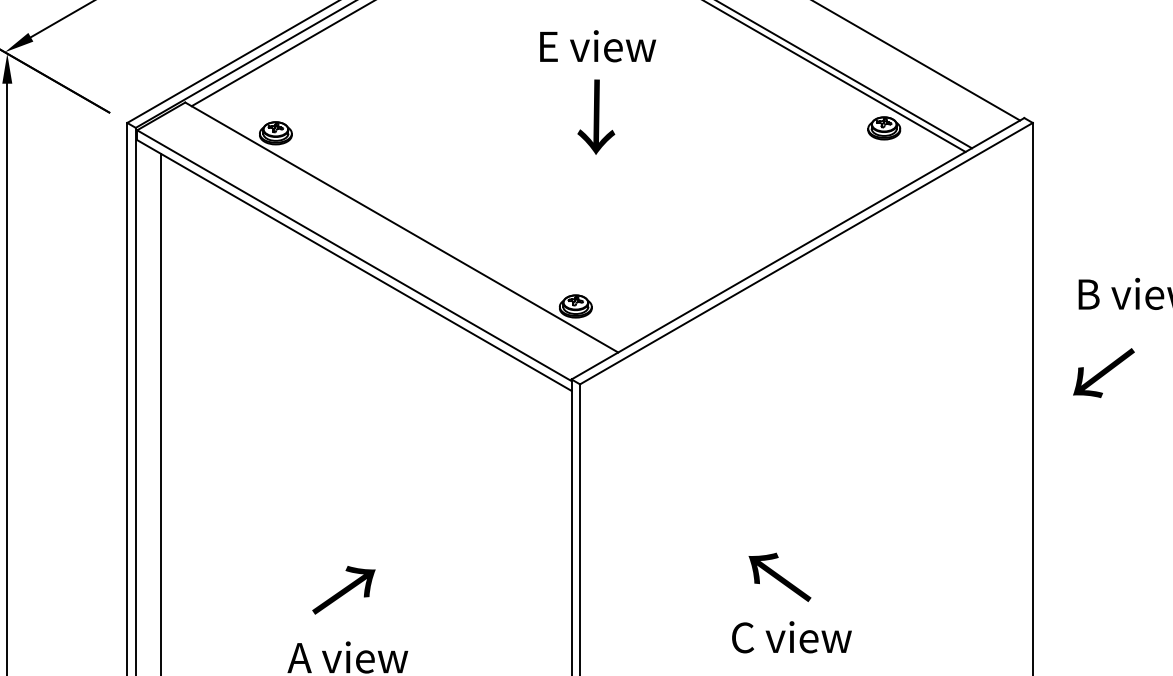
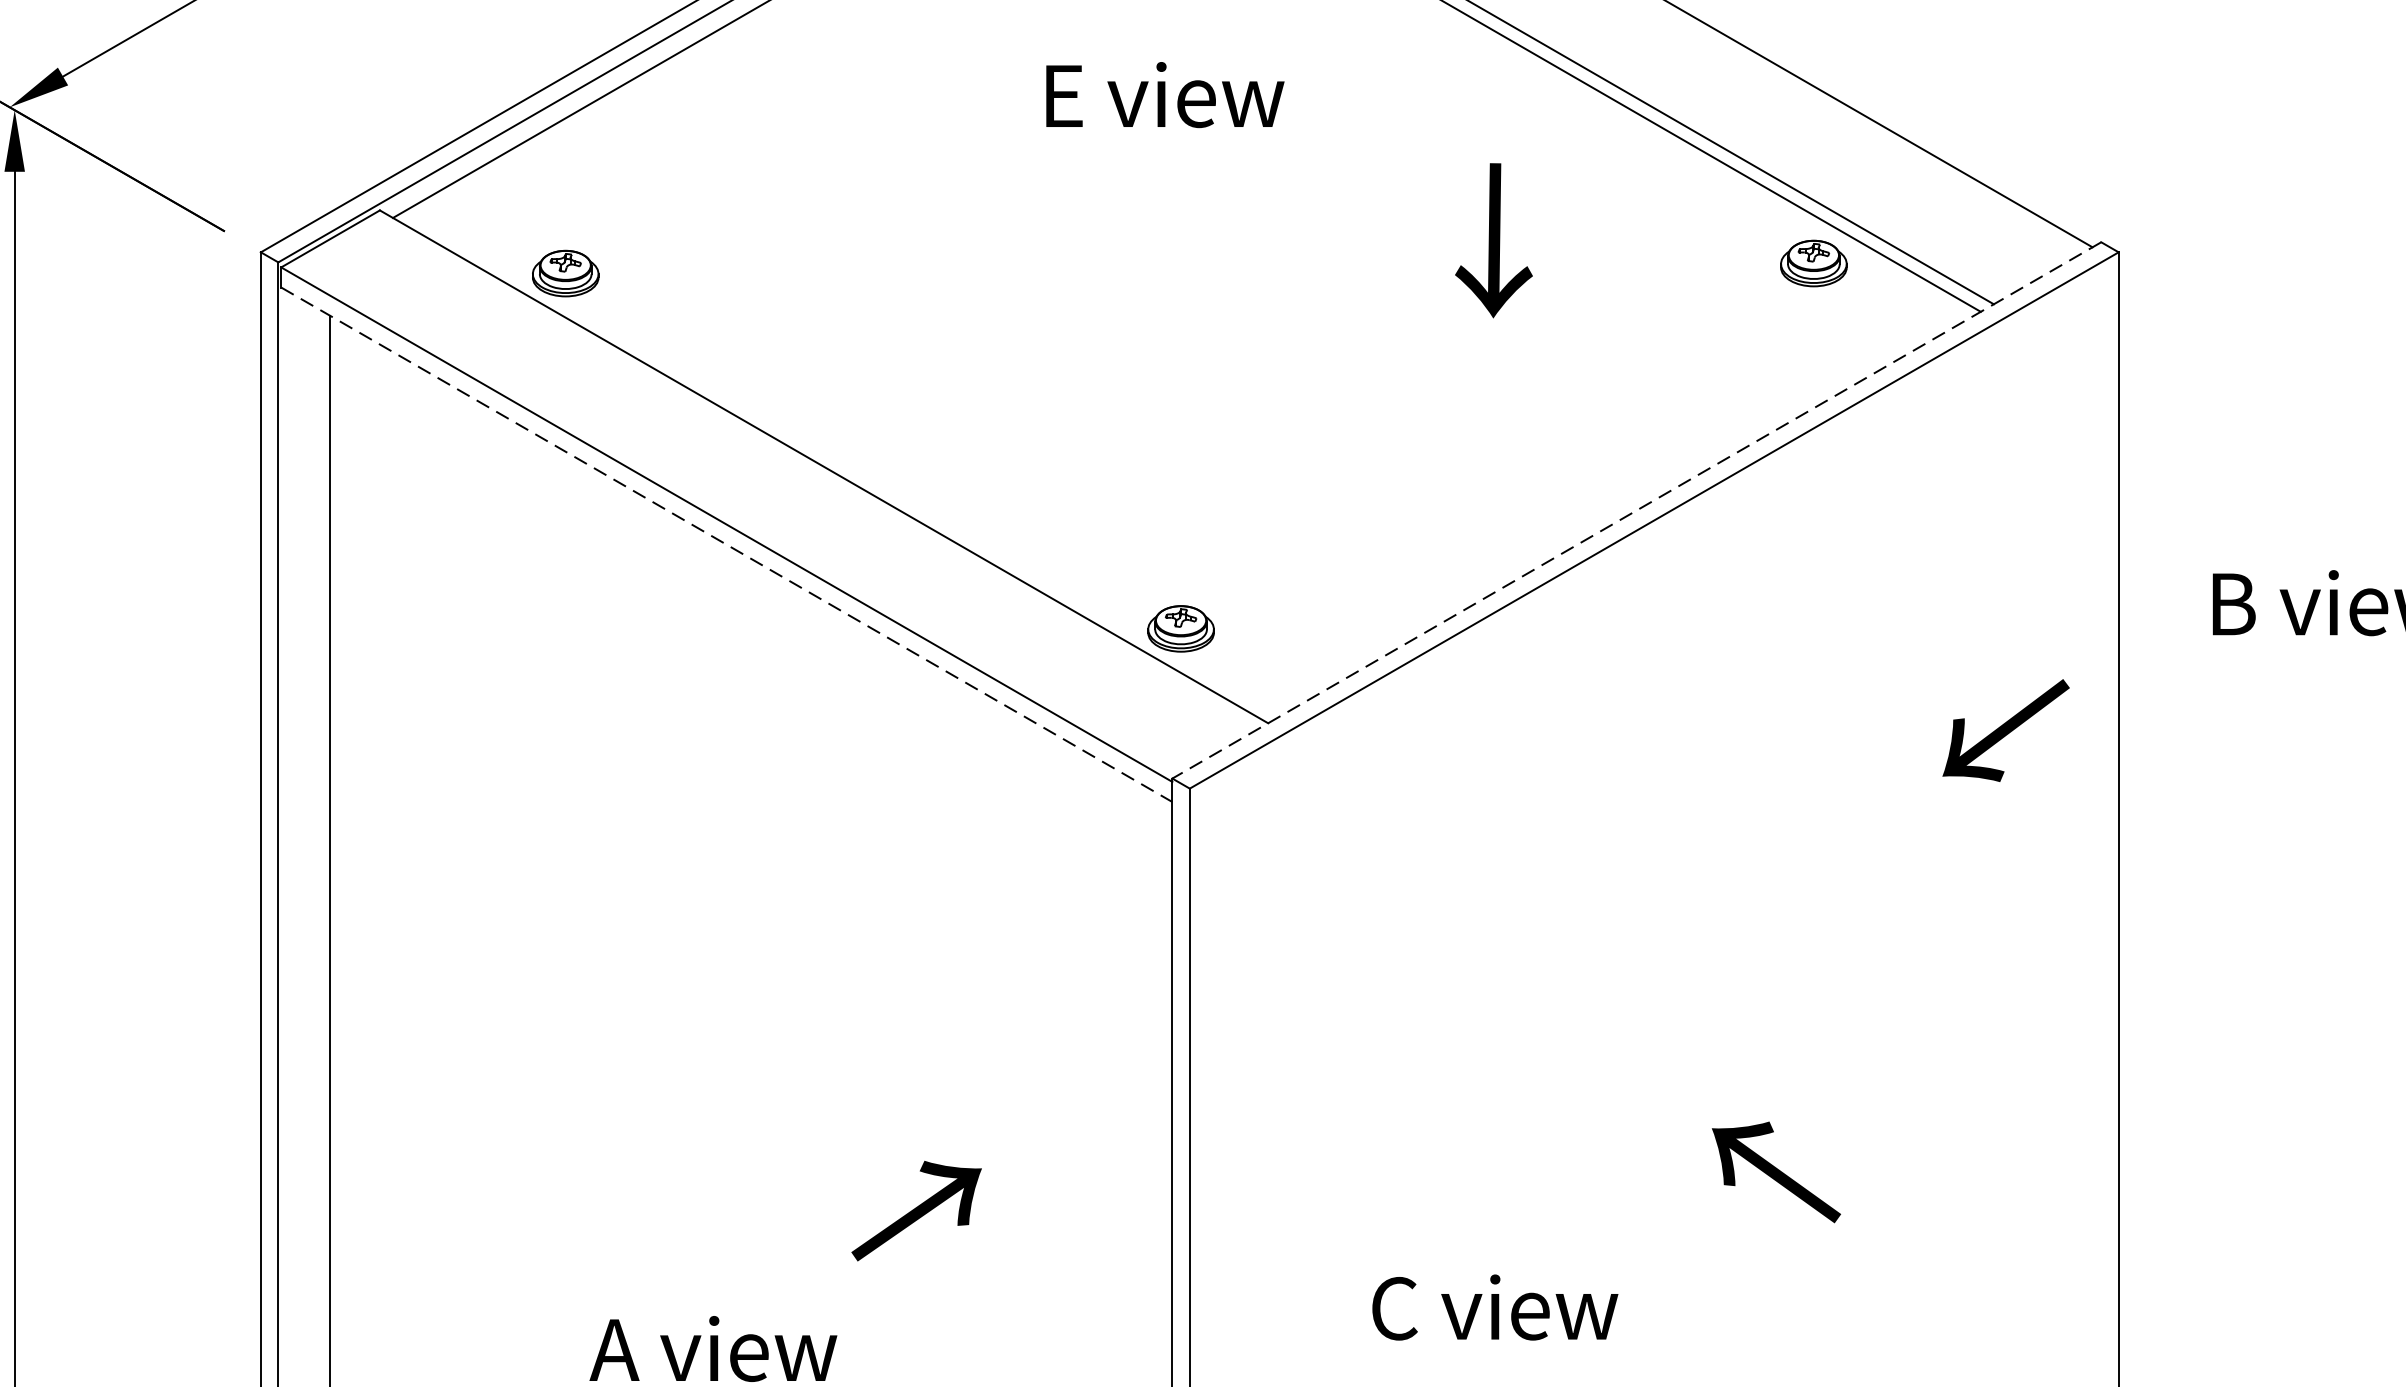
text: (597, 46) -> (1164, 95), moved
text: (596, 116) -> (1494, 239), moved
line: (797, 249) -> (1635, 511), solid -> dashed
line: (354, 265) -> (727, 544), solid -> dashed
text: (1103, 372) -> (2005, 729), moved
text: (779, 576) -> (1775, 1170), moved
text: (343, 590) -> (915, 1211), moved
text: (791, 637) -> (1494, 1307), moved

